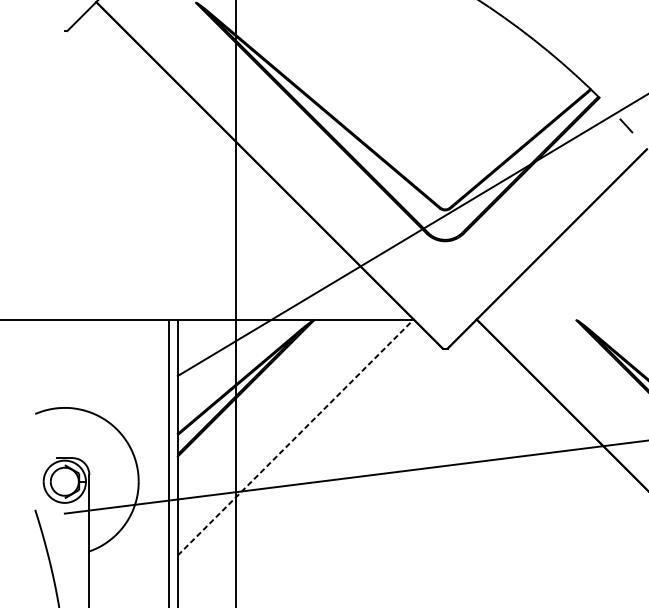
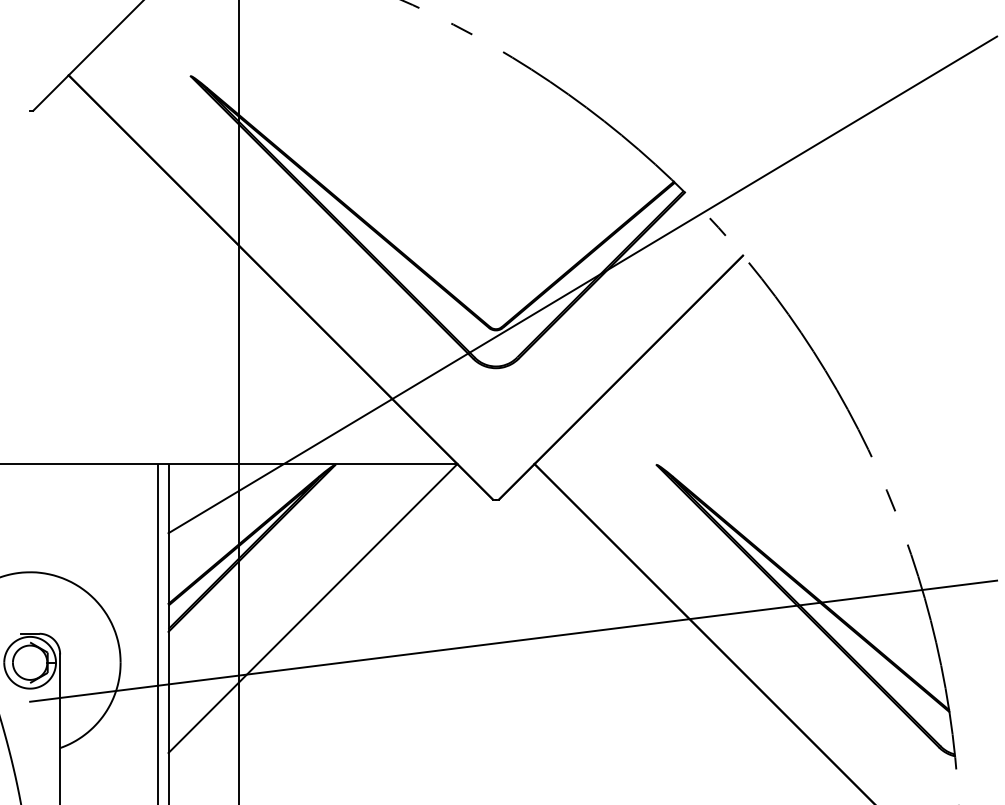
line: (296, 437) -> (313, 608), dashed -> solid

